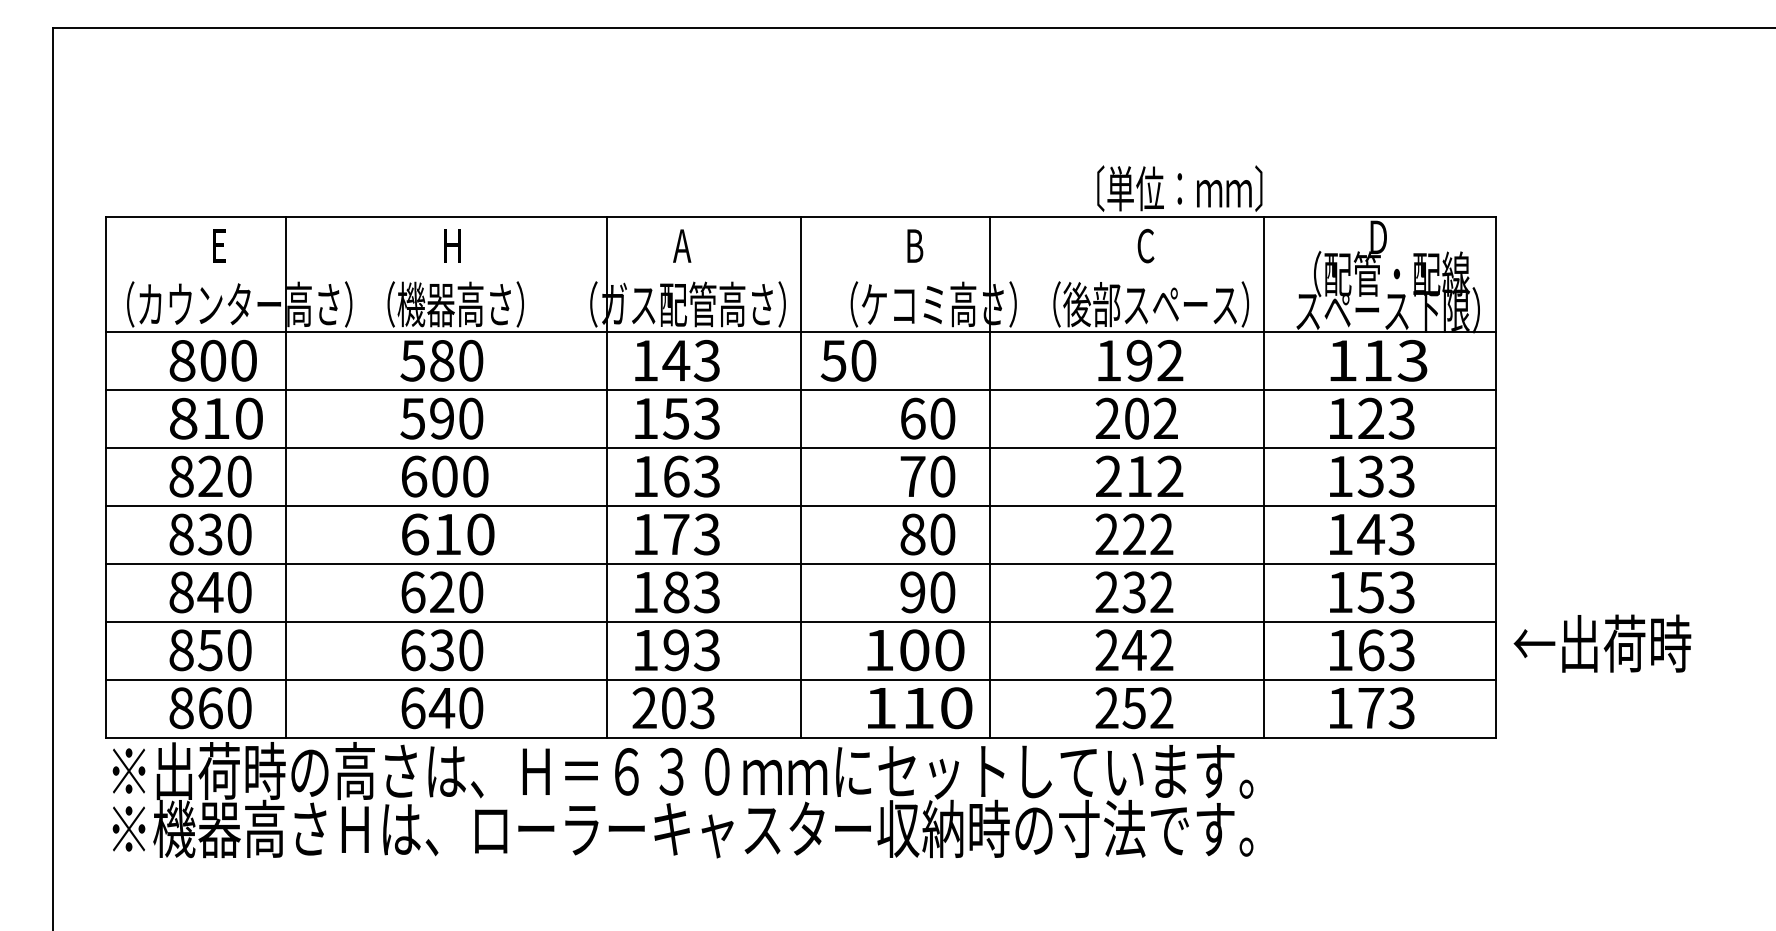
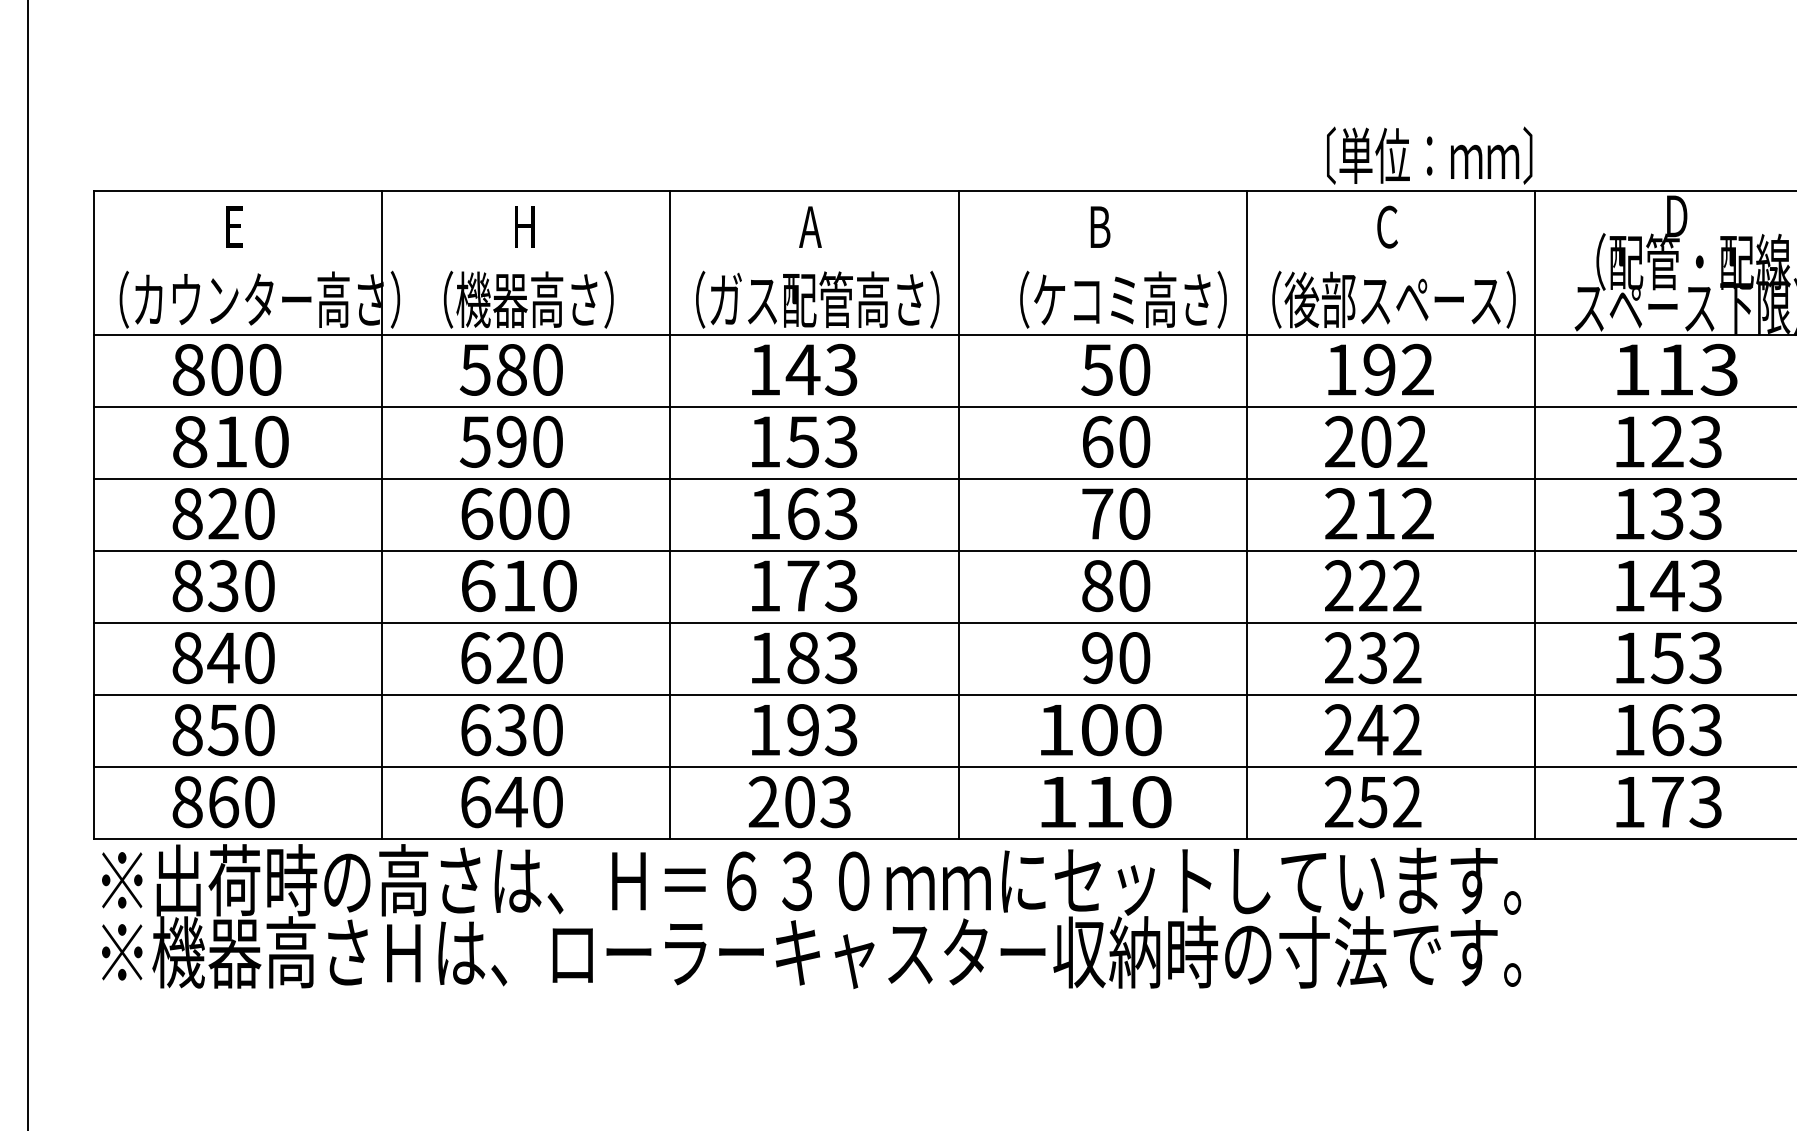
text: (848, 360) -> (1115, 369), moved
line: (286, 476) -> (382, 513), moved
line: (606, 476) -> (670, 513), moved
line: (989, 476) -> (1246, 513), moved

